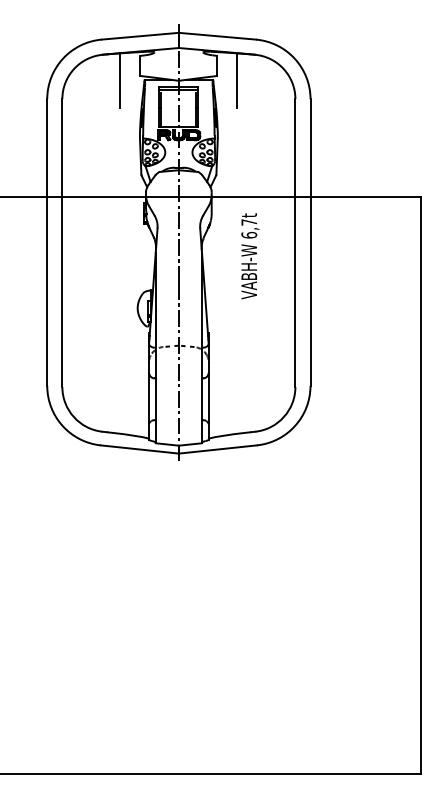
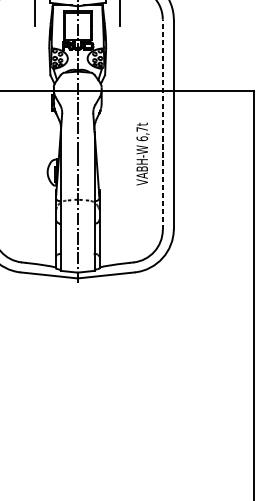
line: (295, 243) -> (162, 125), solid -> dashed
text: (250, 256) -> (143, 154), moved

